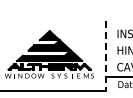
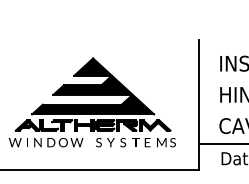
line: (106, 55) -> (199, 104), dashed -> solid

